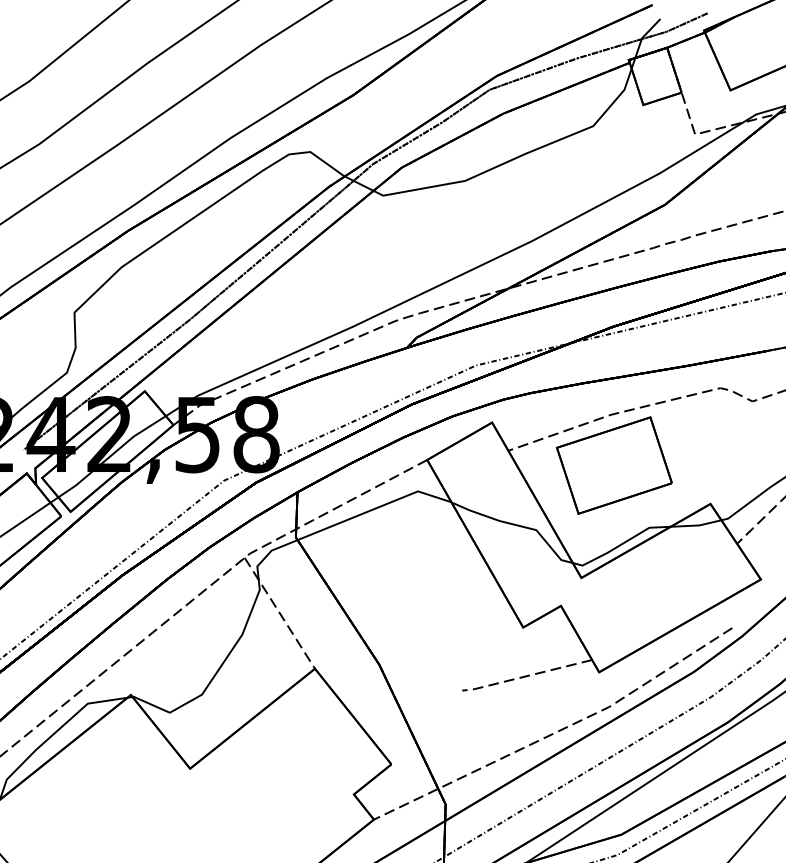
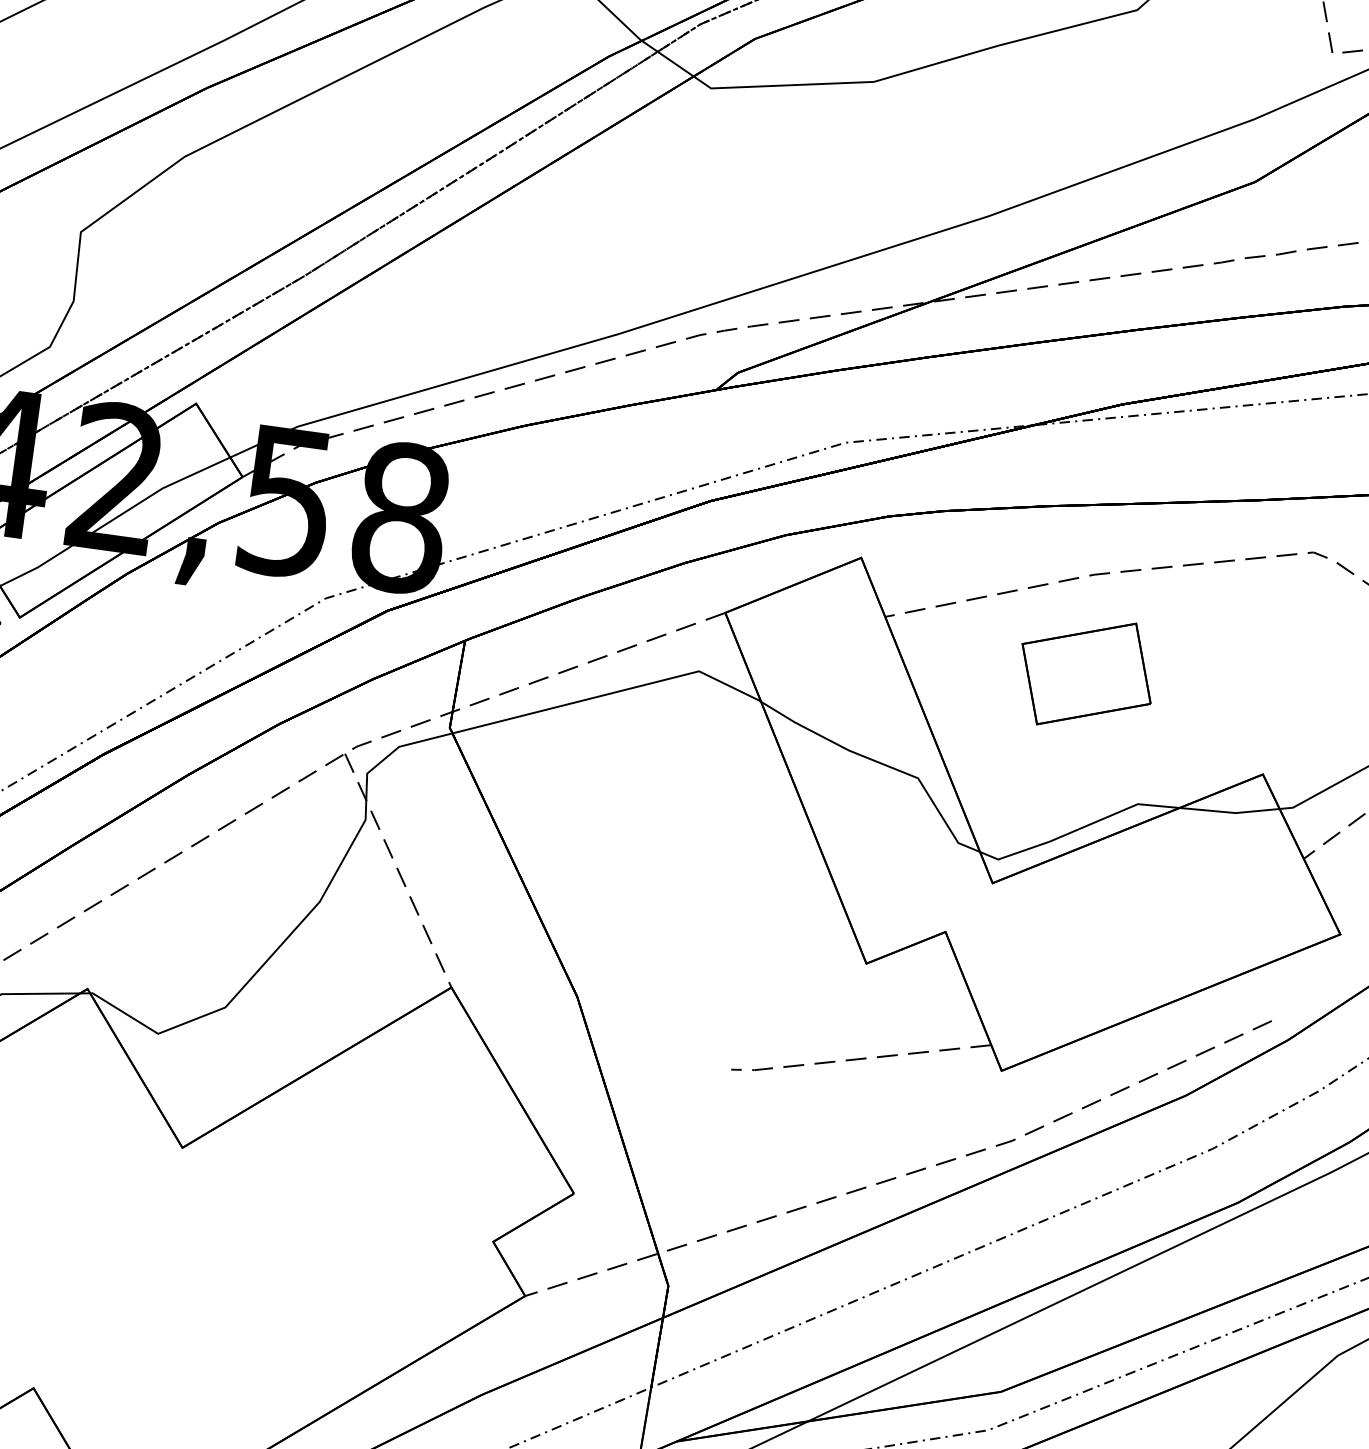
part: (613, 465) -> (1085, 673), size x0.6

